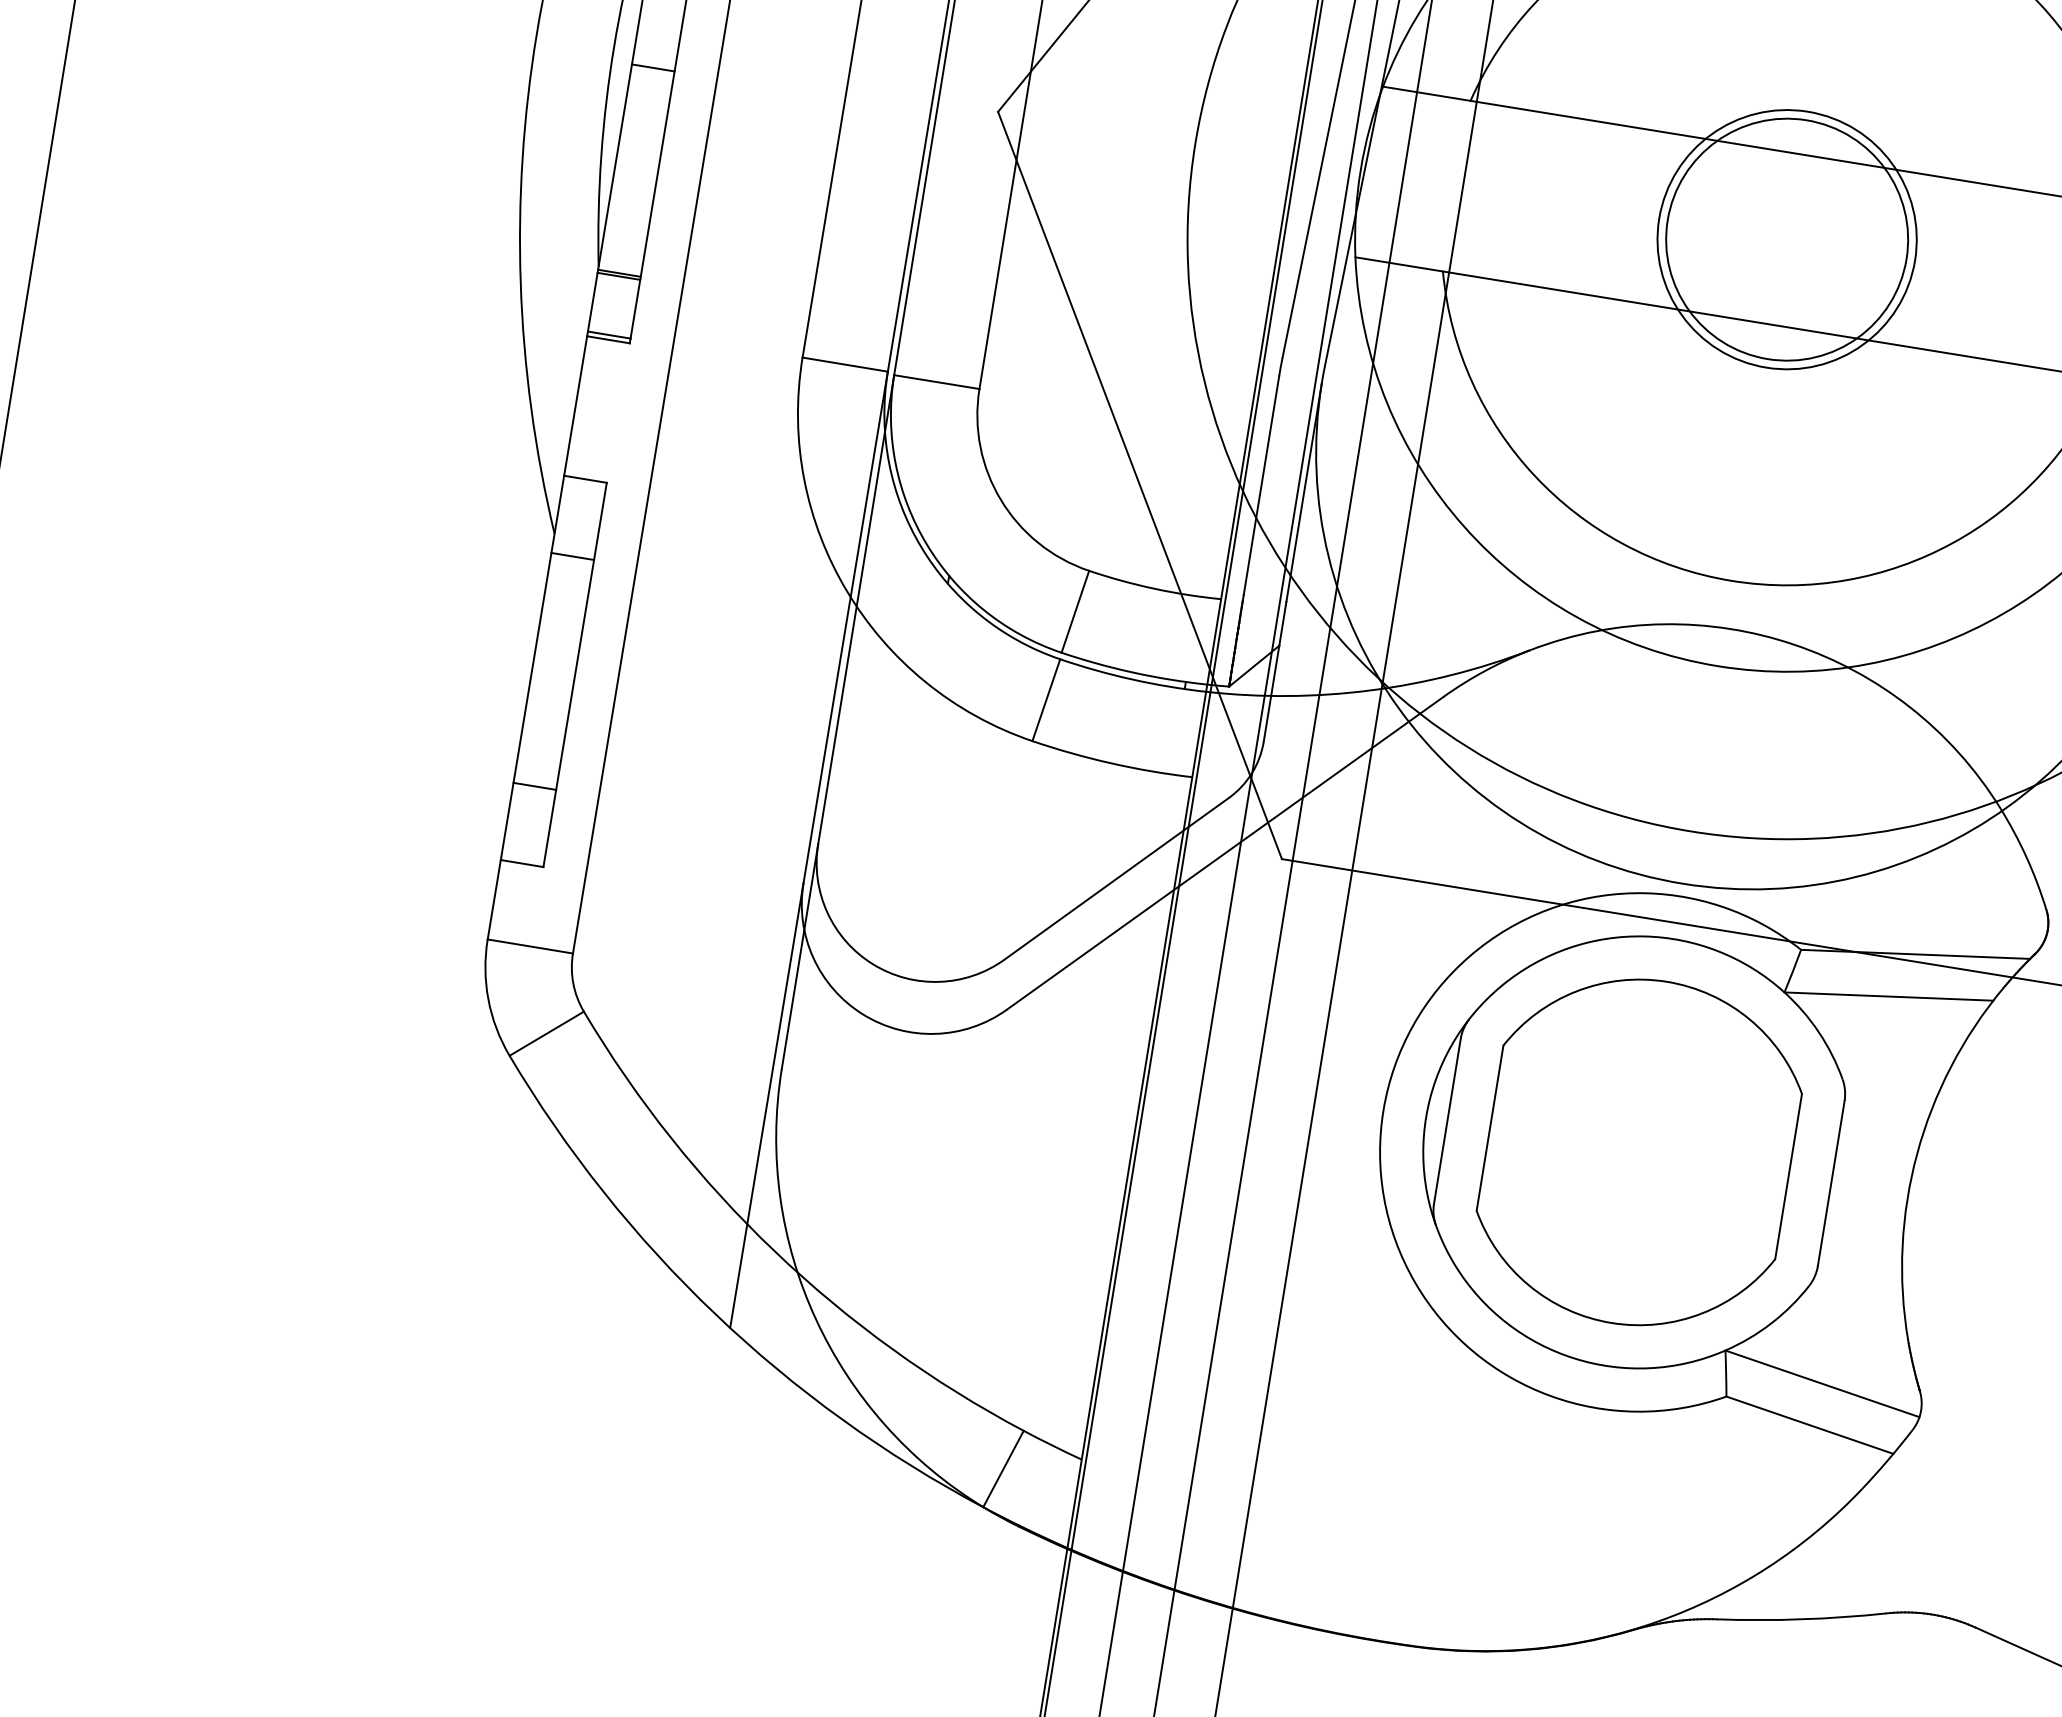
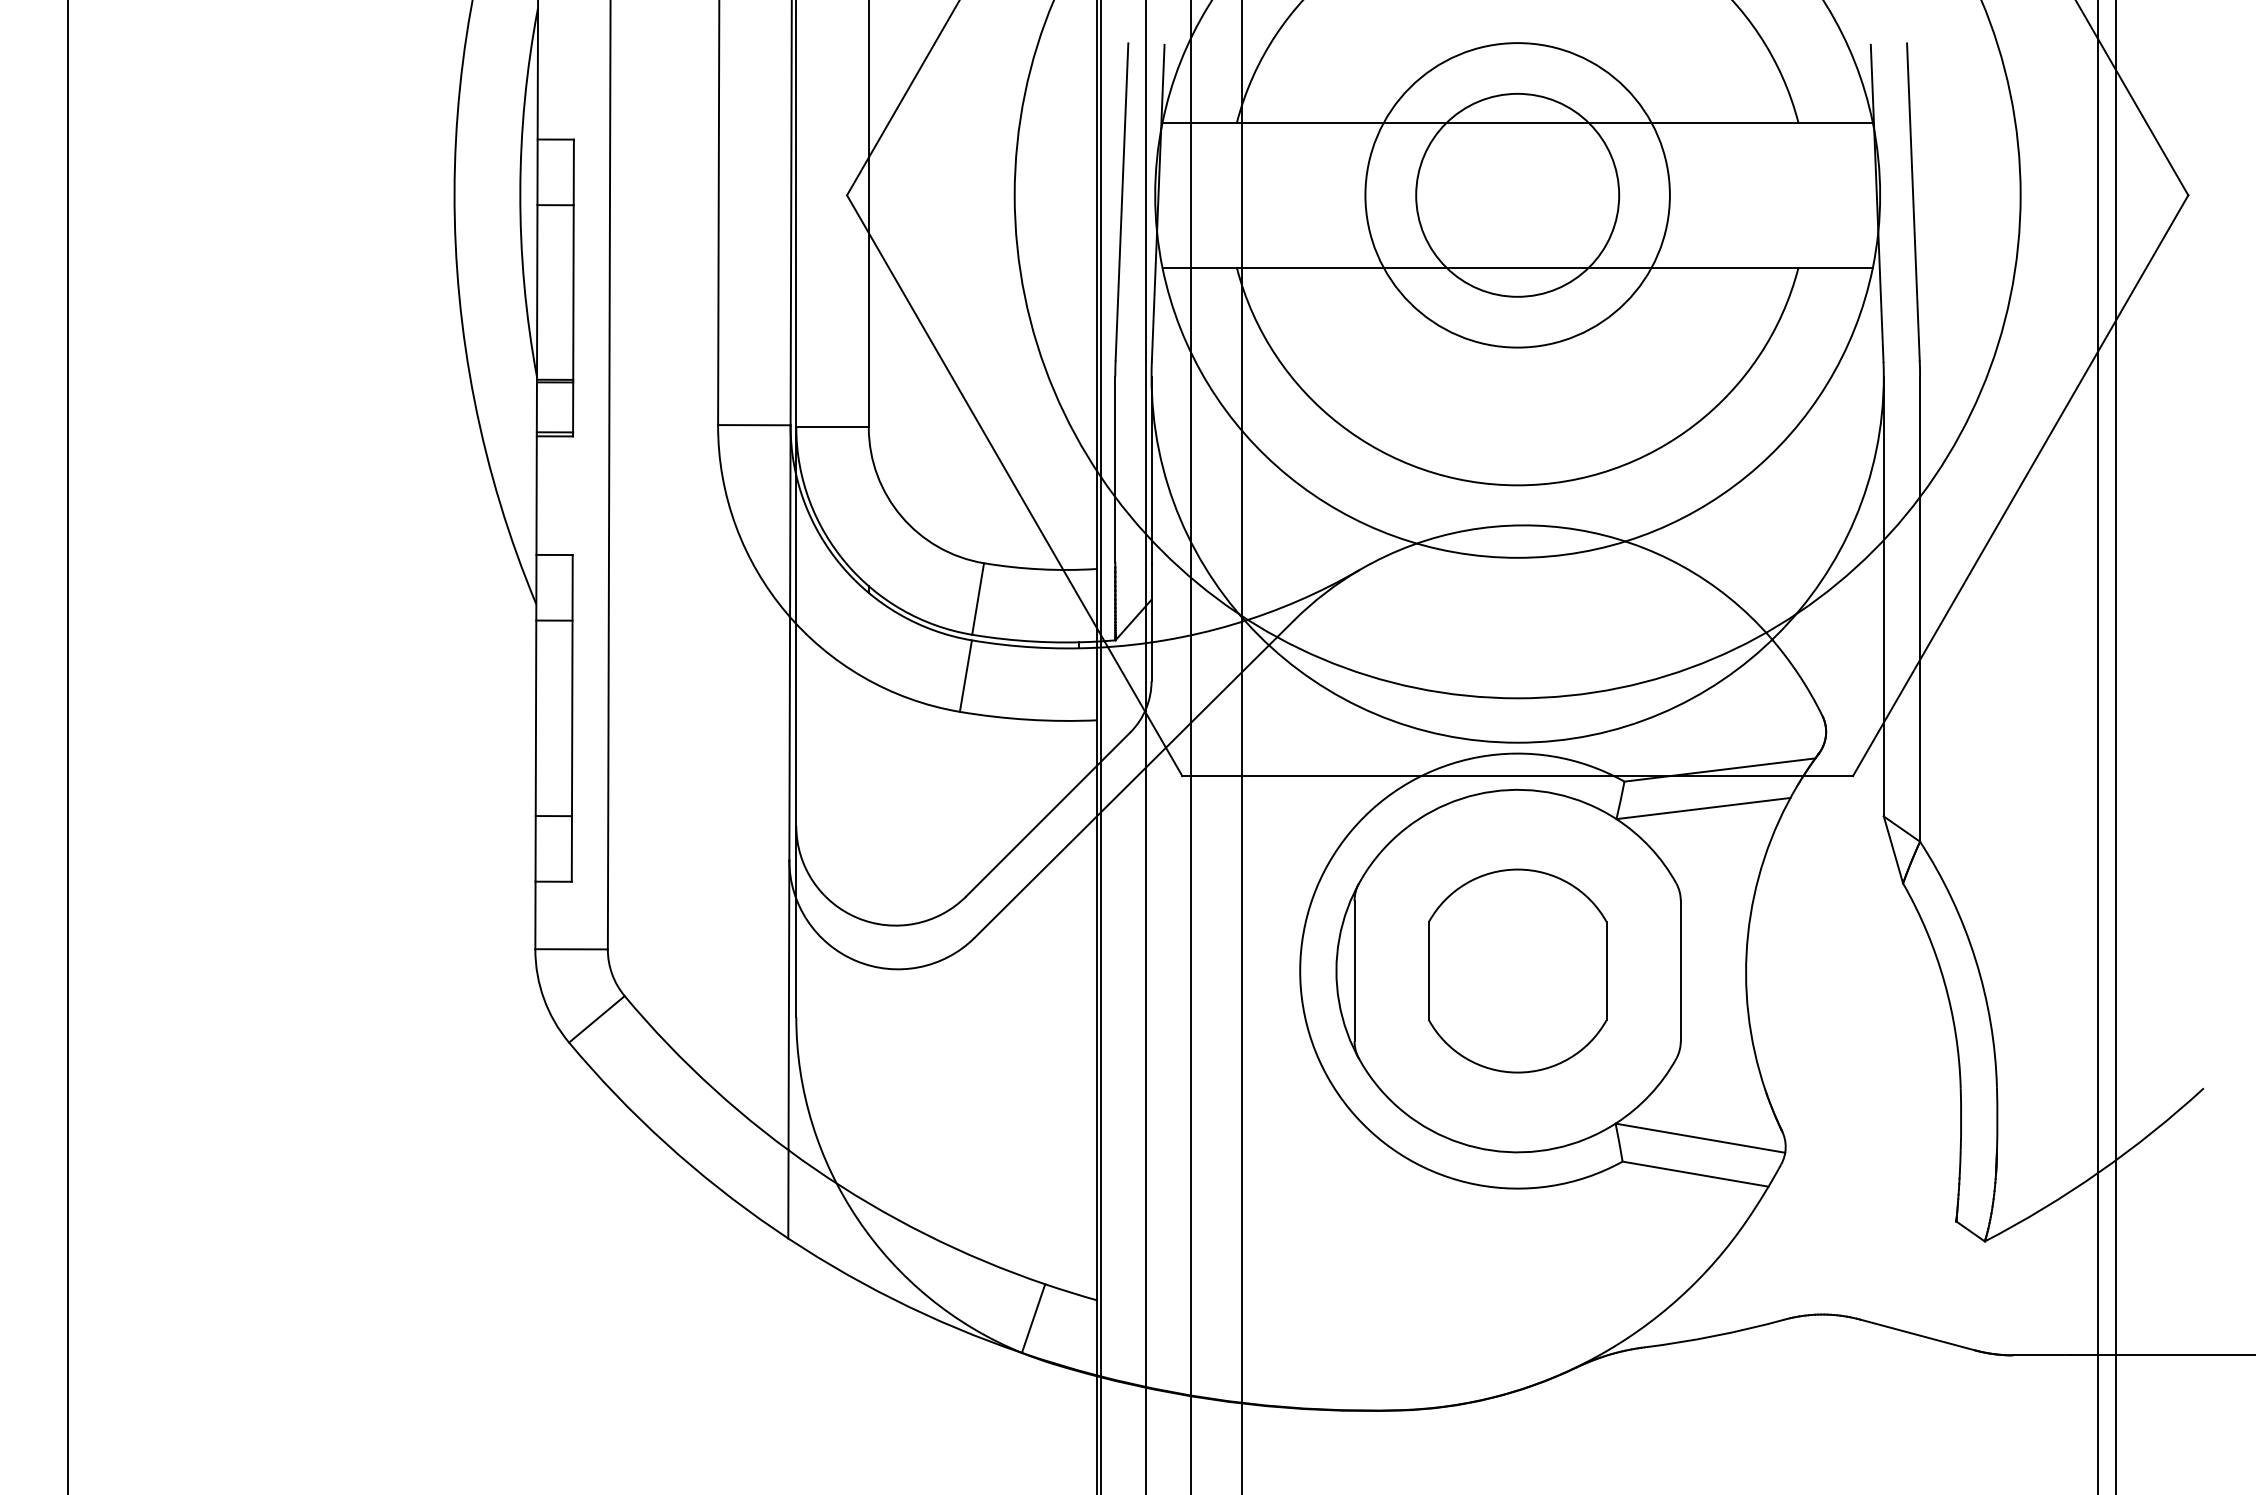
circle: (1786, 239) -> (1517, 195), size x1.4
part: (1639, 1151) -> (1517, 970), size x0.7

